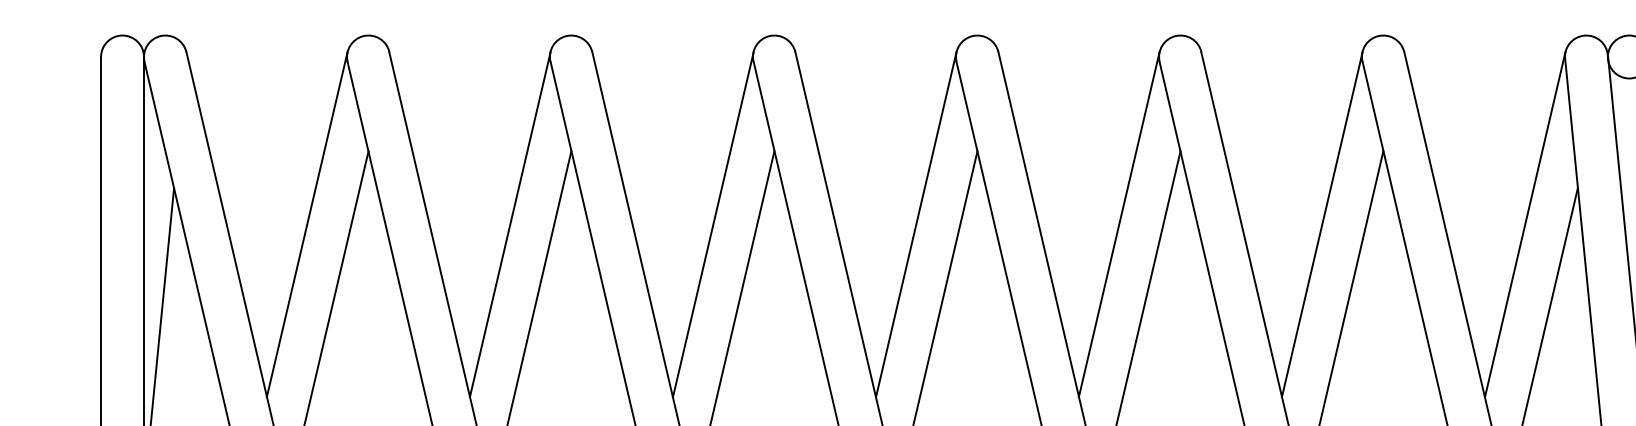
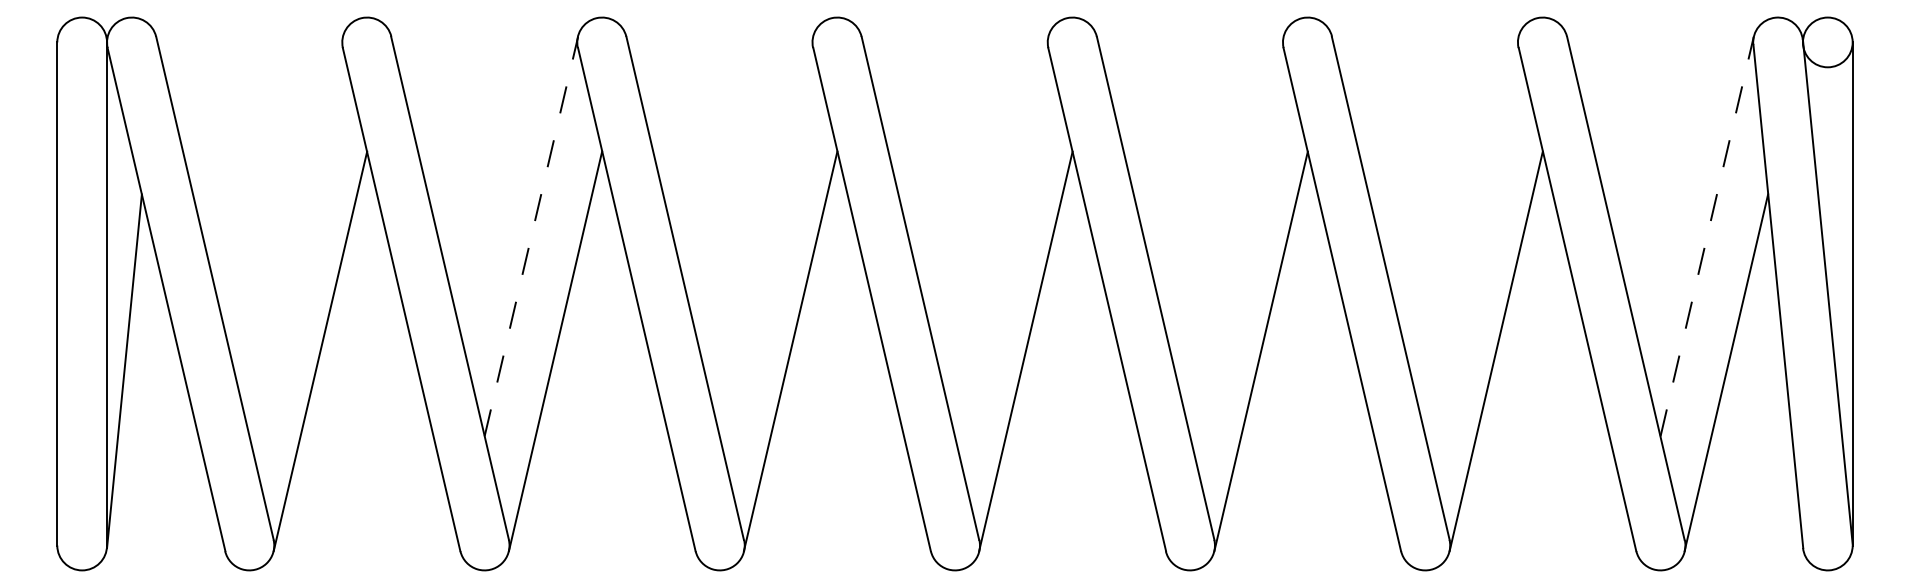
line: (306, 224) -> (295, 236), removed
line: (510, 224) -> (531, 236), solid -> dashed
line: (713, 224) -> (766, 236), removed
line: (916, 224) -> (1001, 236), removed
line: (1118, 224) -> (1236, 236), removed
line: (1321, 224) -> (1471, 236), removed
line: (1525, 224) -> (1707, 236), solid -> dashed

